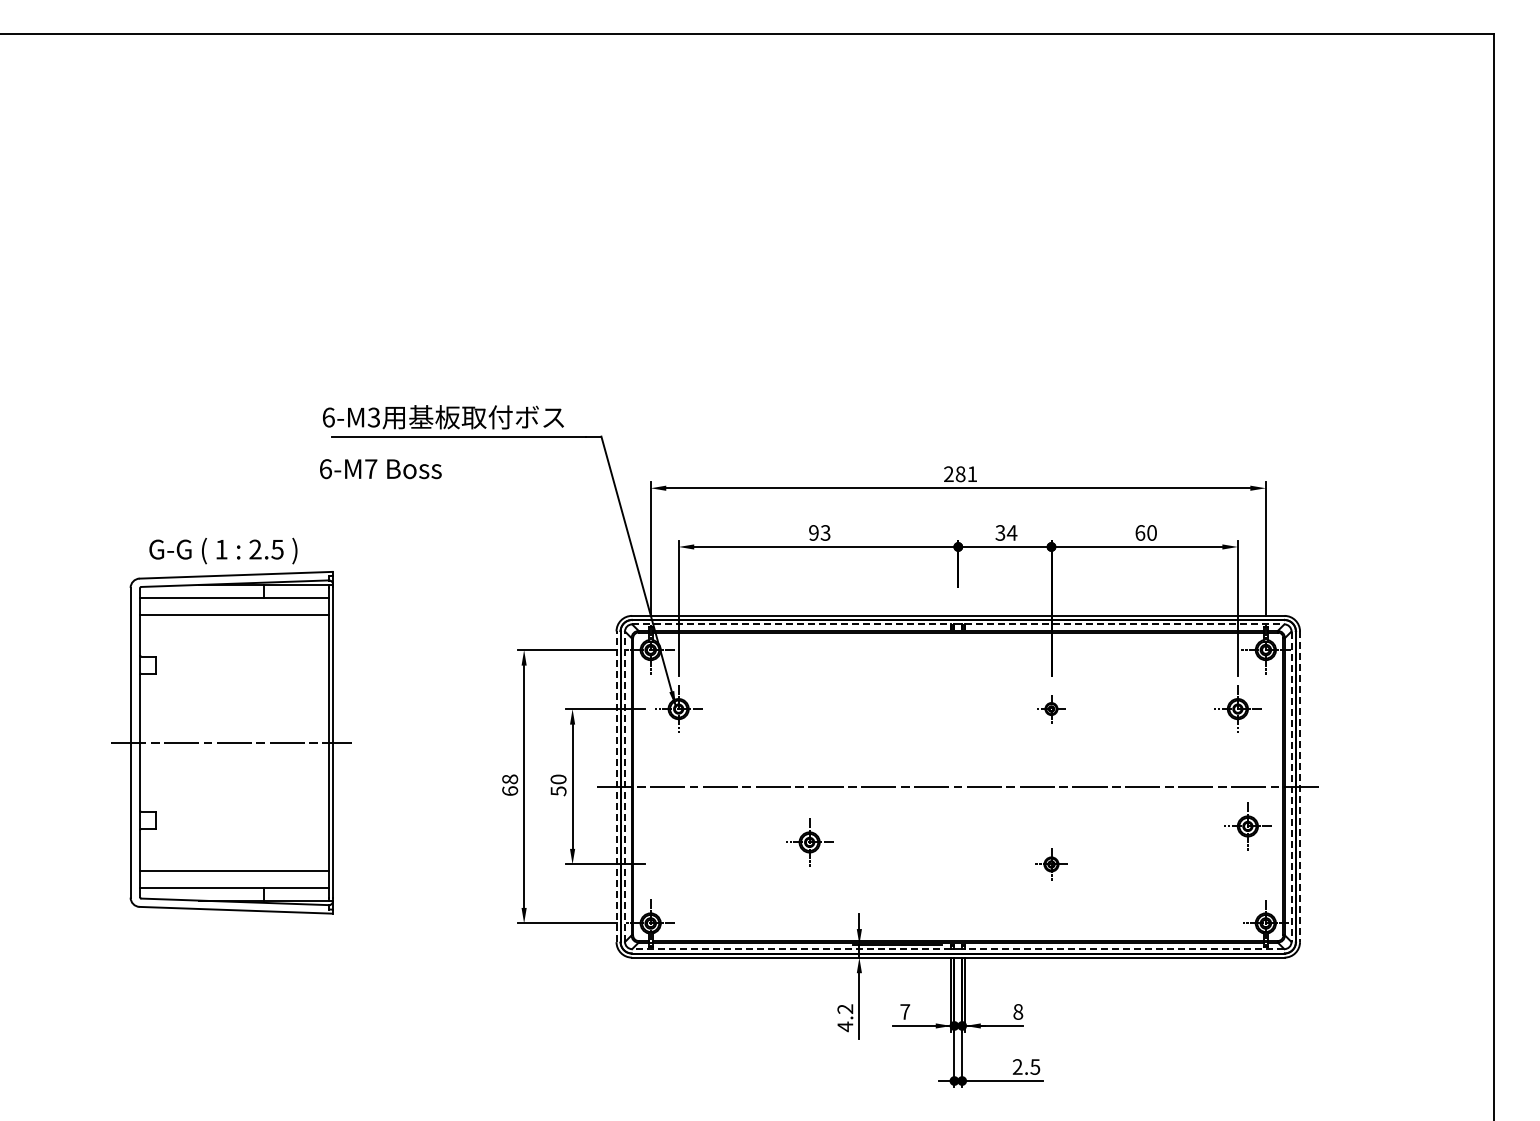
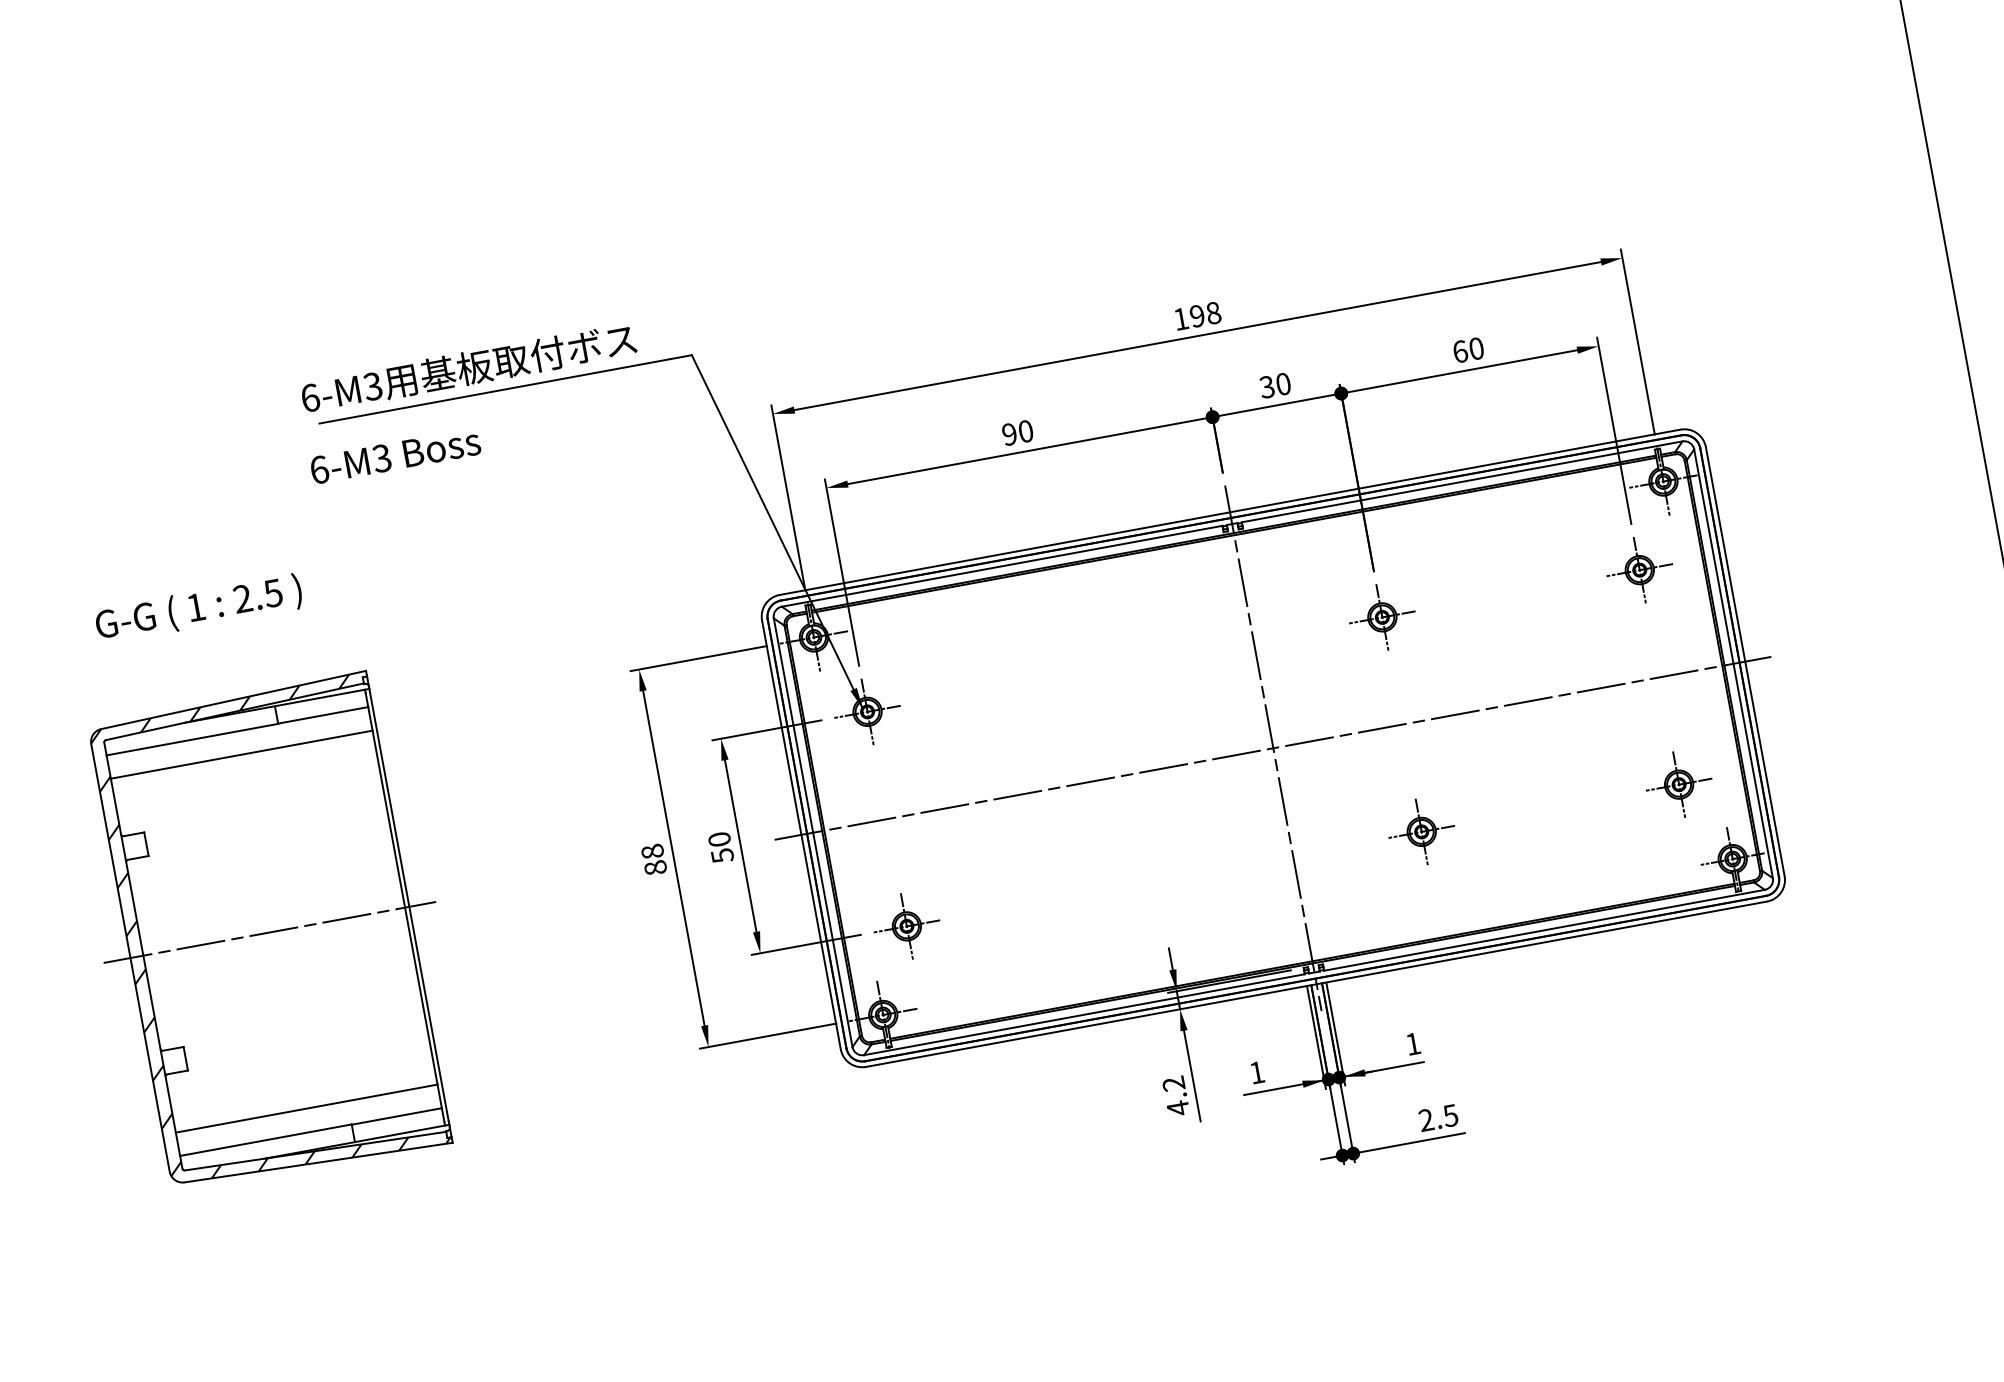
text: (370, 469) -> (381, 459), 6-M7 -> 6-M3
text: (960, 474) -> (1197, 316), 281 -> 198
text: (825, 532) -> (1025, 430), 93 -> 90
text: (1011, 532) -> (1282, 383), 34 -> 30
line: (791, 624) -> (1001, 566), dashed -> solid
line: (1124, 624) -> (1461, 482), dashed -> solid
part: (1051, 708) -> (1382, 616), size x1.67
part: (231, 742) -> (269, 932), moved
line: (616, 786) -> (801, 834), dashed -> solid
line: (625, 786) -> (813, 832), dashed -> solid
line: (958, 786) -> (1273, 747), added
line: (1291, 787) -> (1733, 664), dashed -> solid
line: (1300, 787) -> (1746, 662), dashed -> solid
text: (509, 790) -> (654, 867), 68 -> 88
part: (1247, 826) -> (1678, 784), moved
part: (809, 842) -> (906, 926), moved
part: (1051, 864) -> (1421, 831), size x1.43
line: (791, 949) -> (1084, 1015), dashed -> solid
line: (1124, 949) -> (1544, 930), dashed -> solid
text: (905, 1011) -> (1257, 1071), 7 -> 1
text: (1018, 1011) -> (1413, 1043), 8 -> 1

